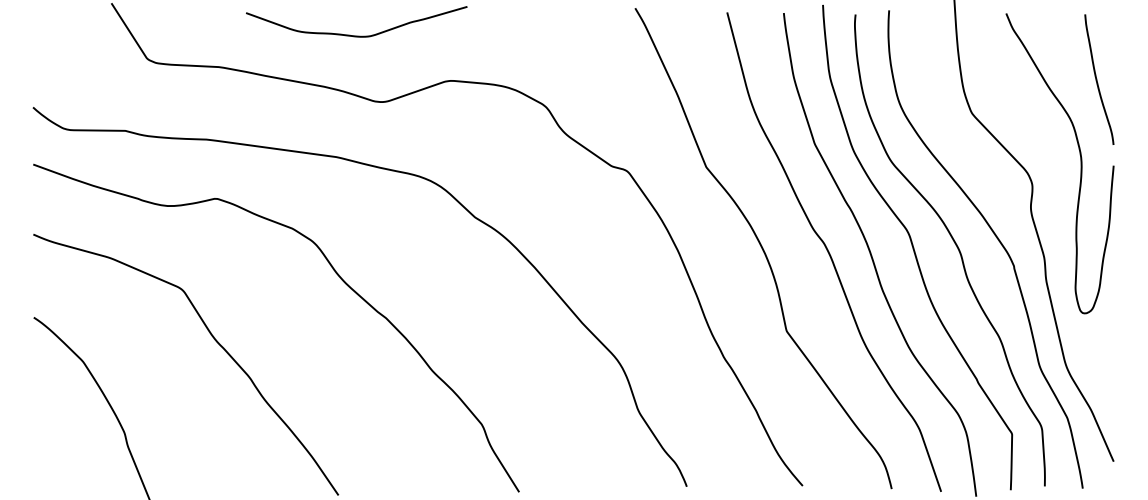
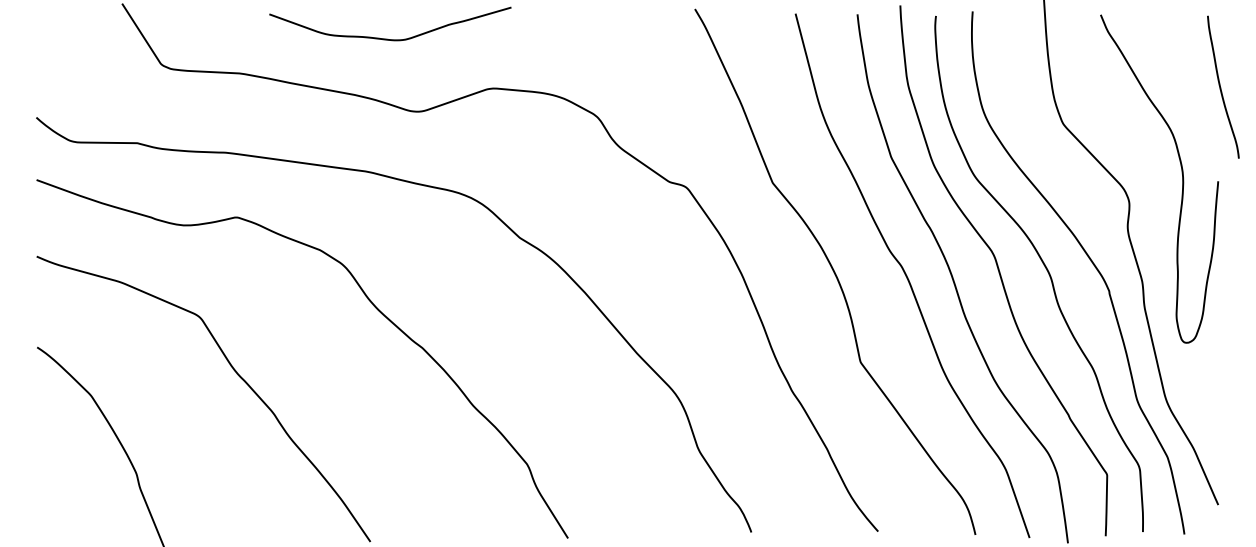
curve: (1097, 79) -> (1221, 87), moved

